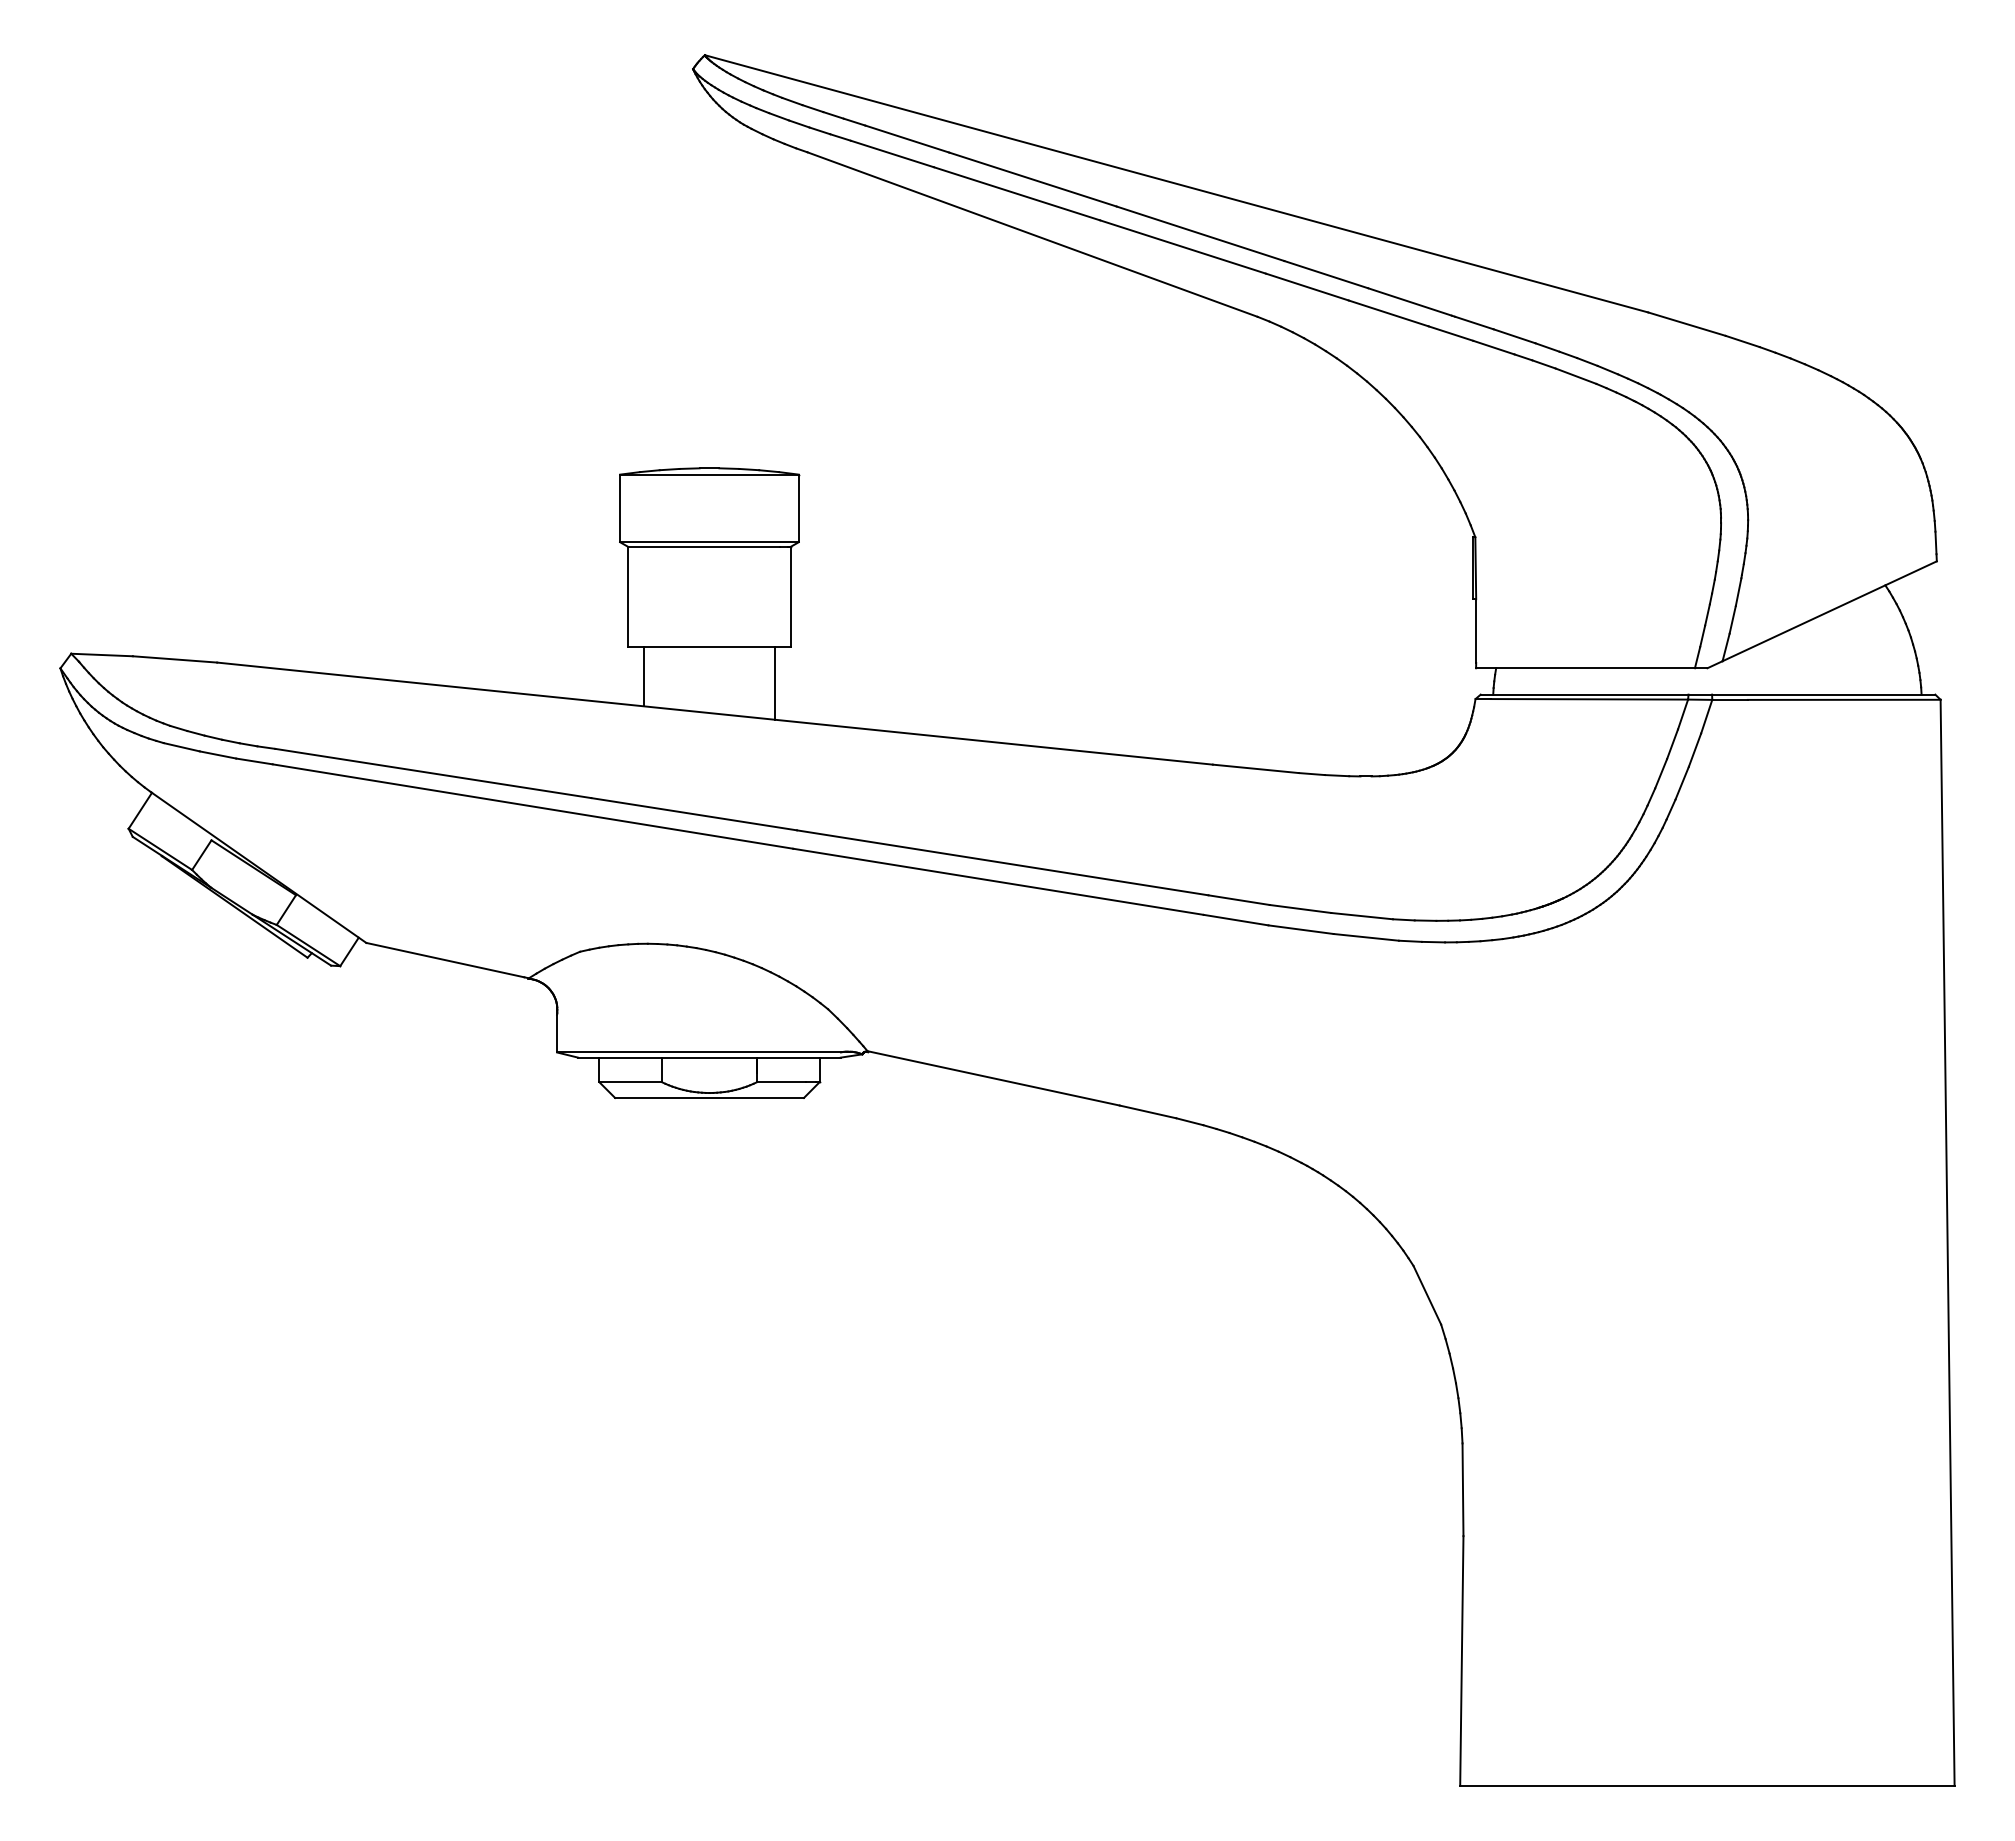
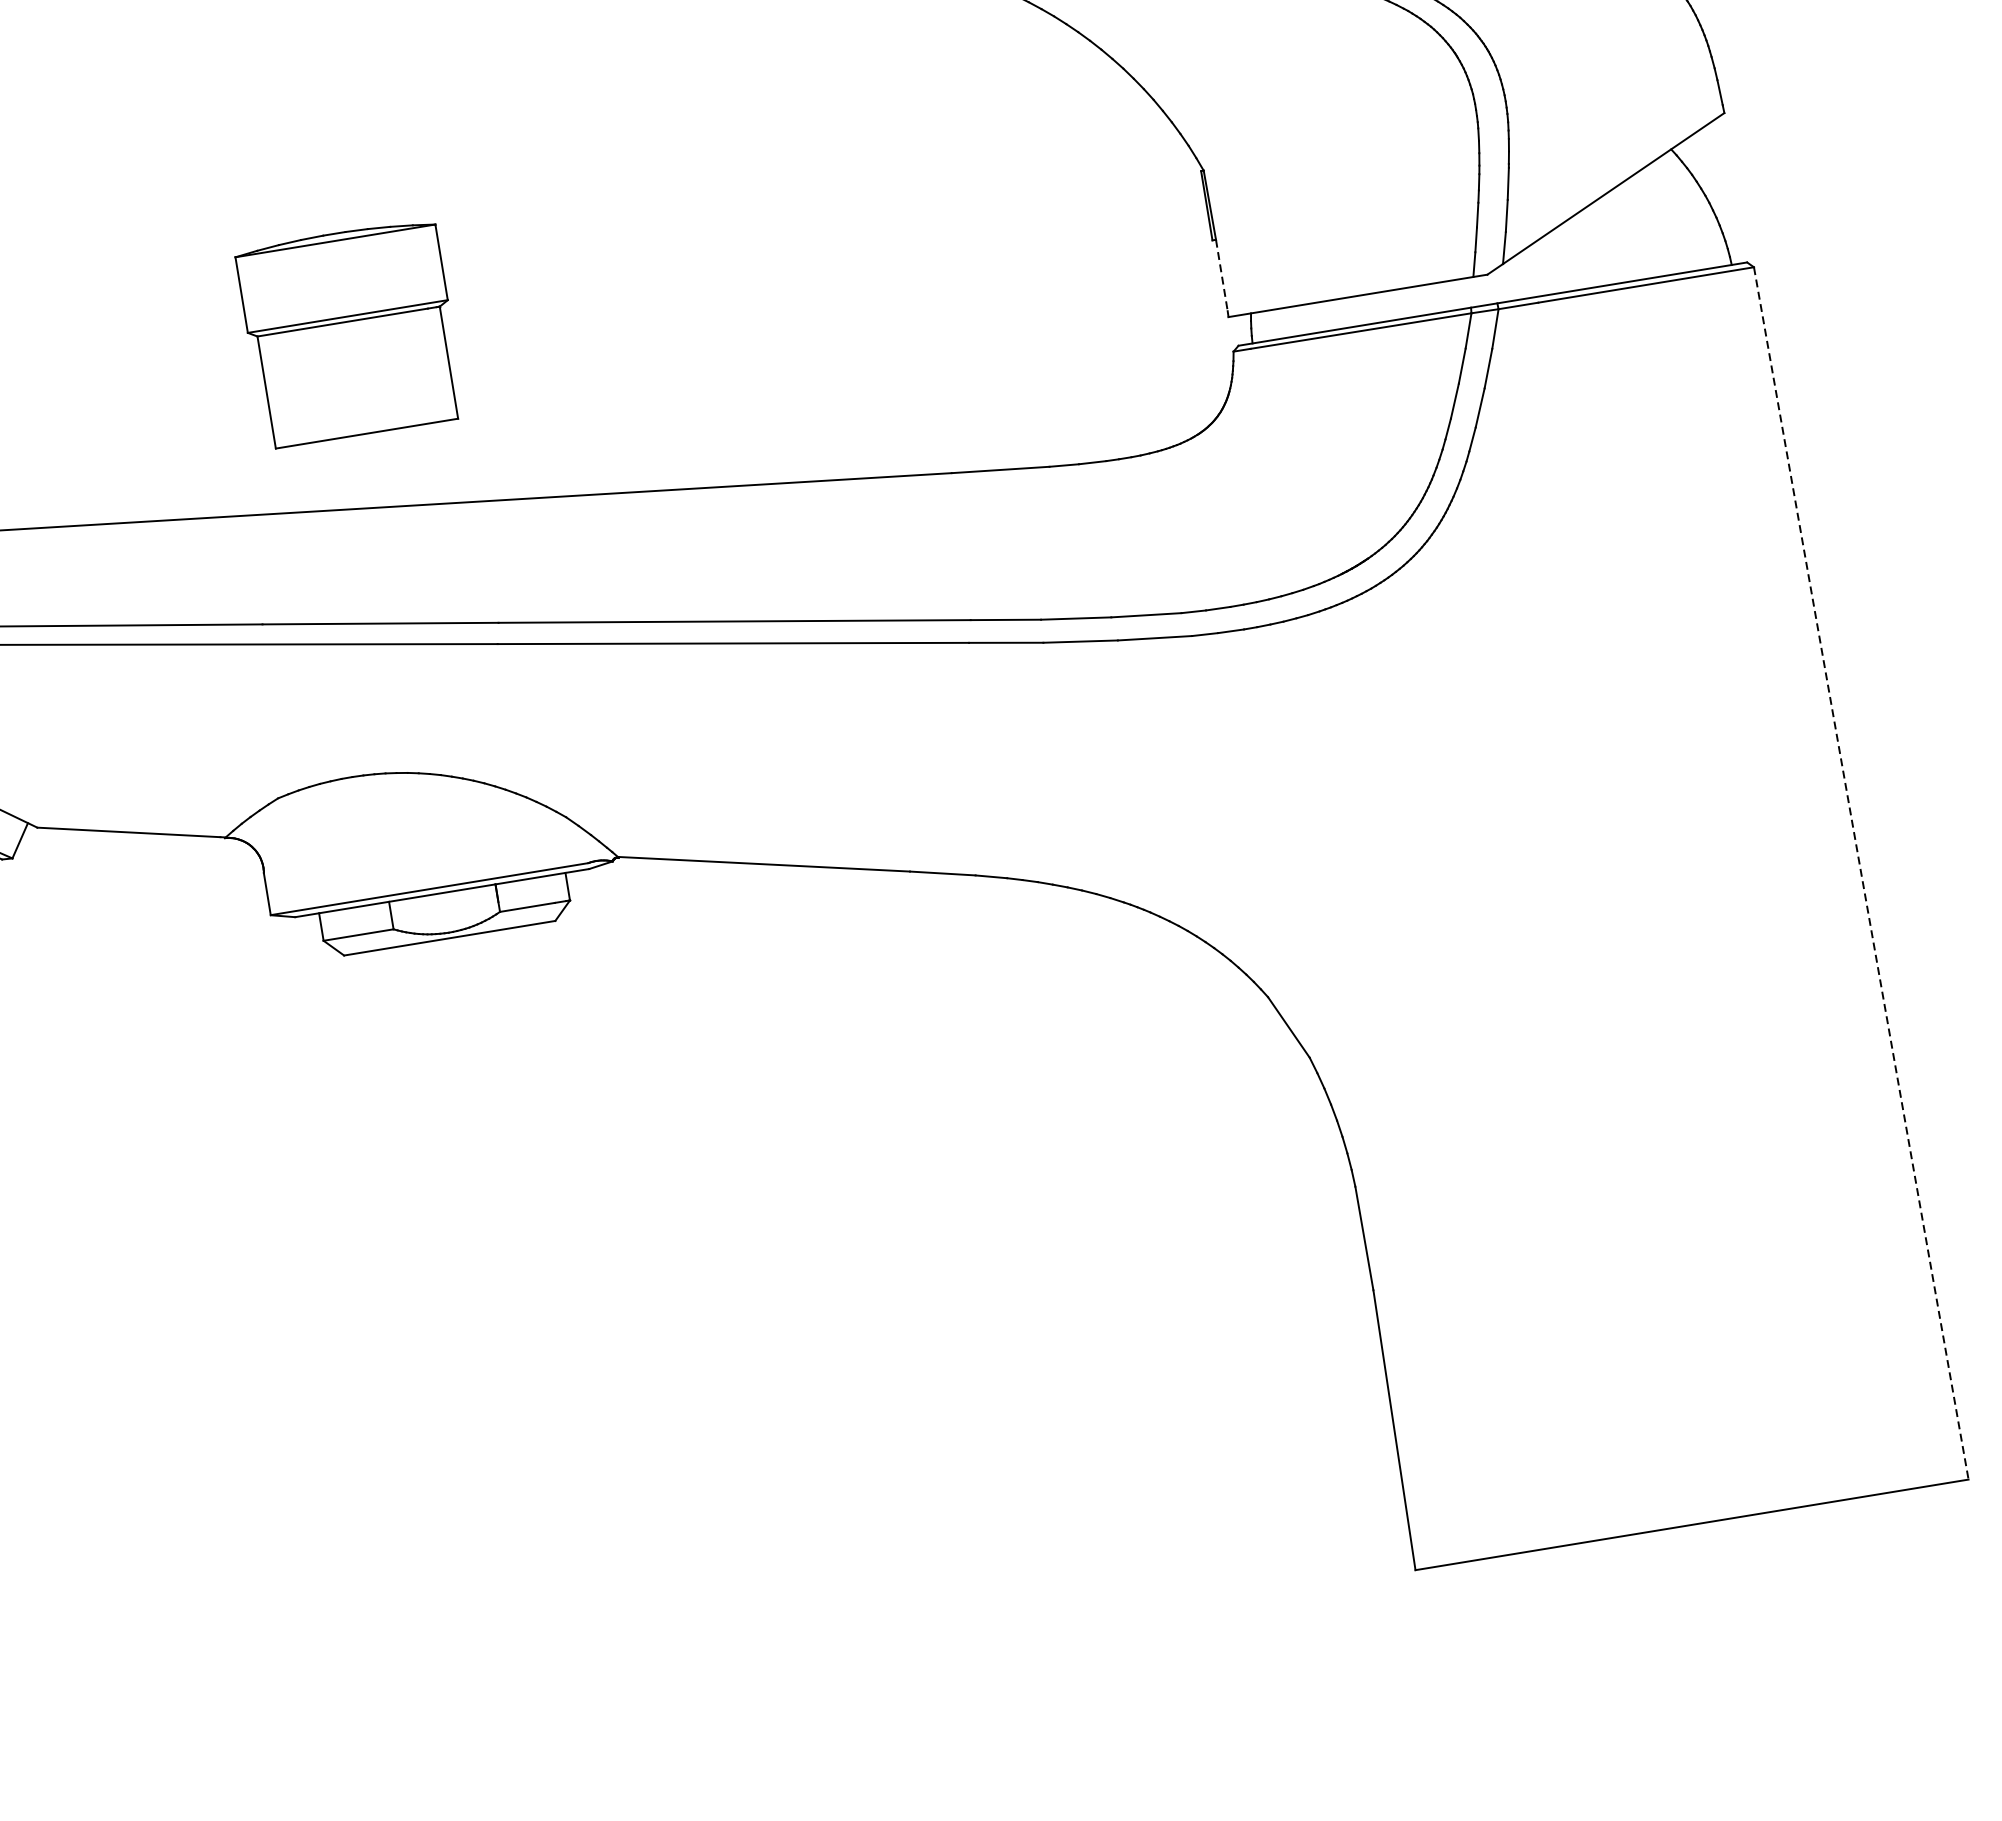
line: (1476, 631) -> (1222, 275), solid -> dashed
line: (644, 676) -> (299, 478), removed
line: (774, 682) -> (446, 461), removed
line: (1947, 1243) -> (1861, 874), solid -> dashed

